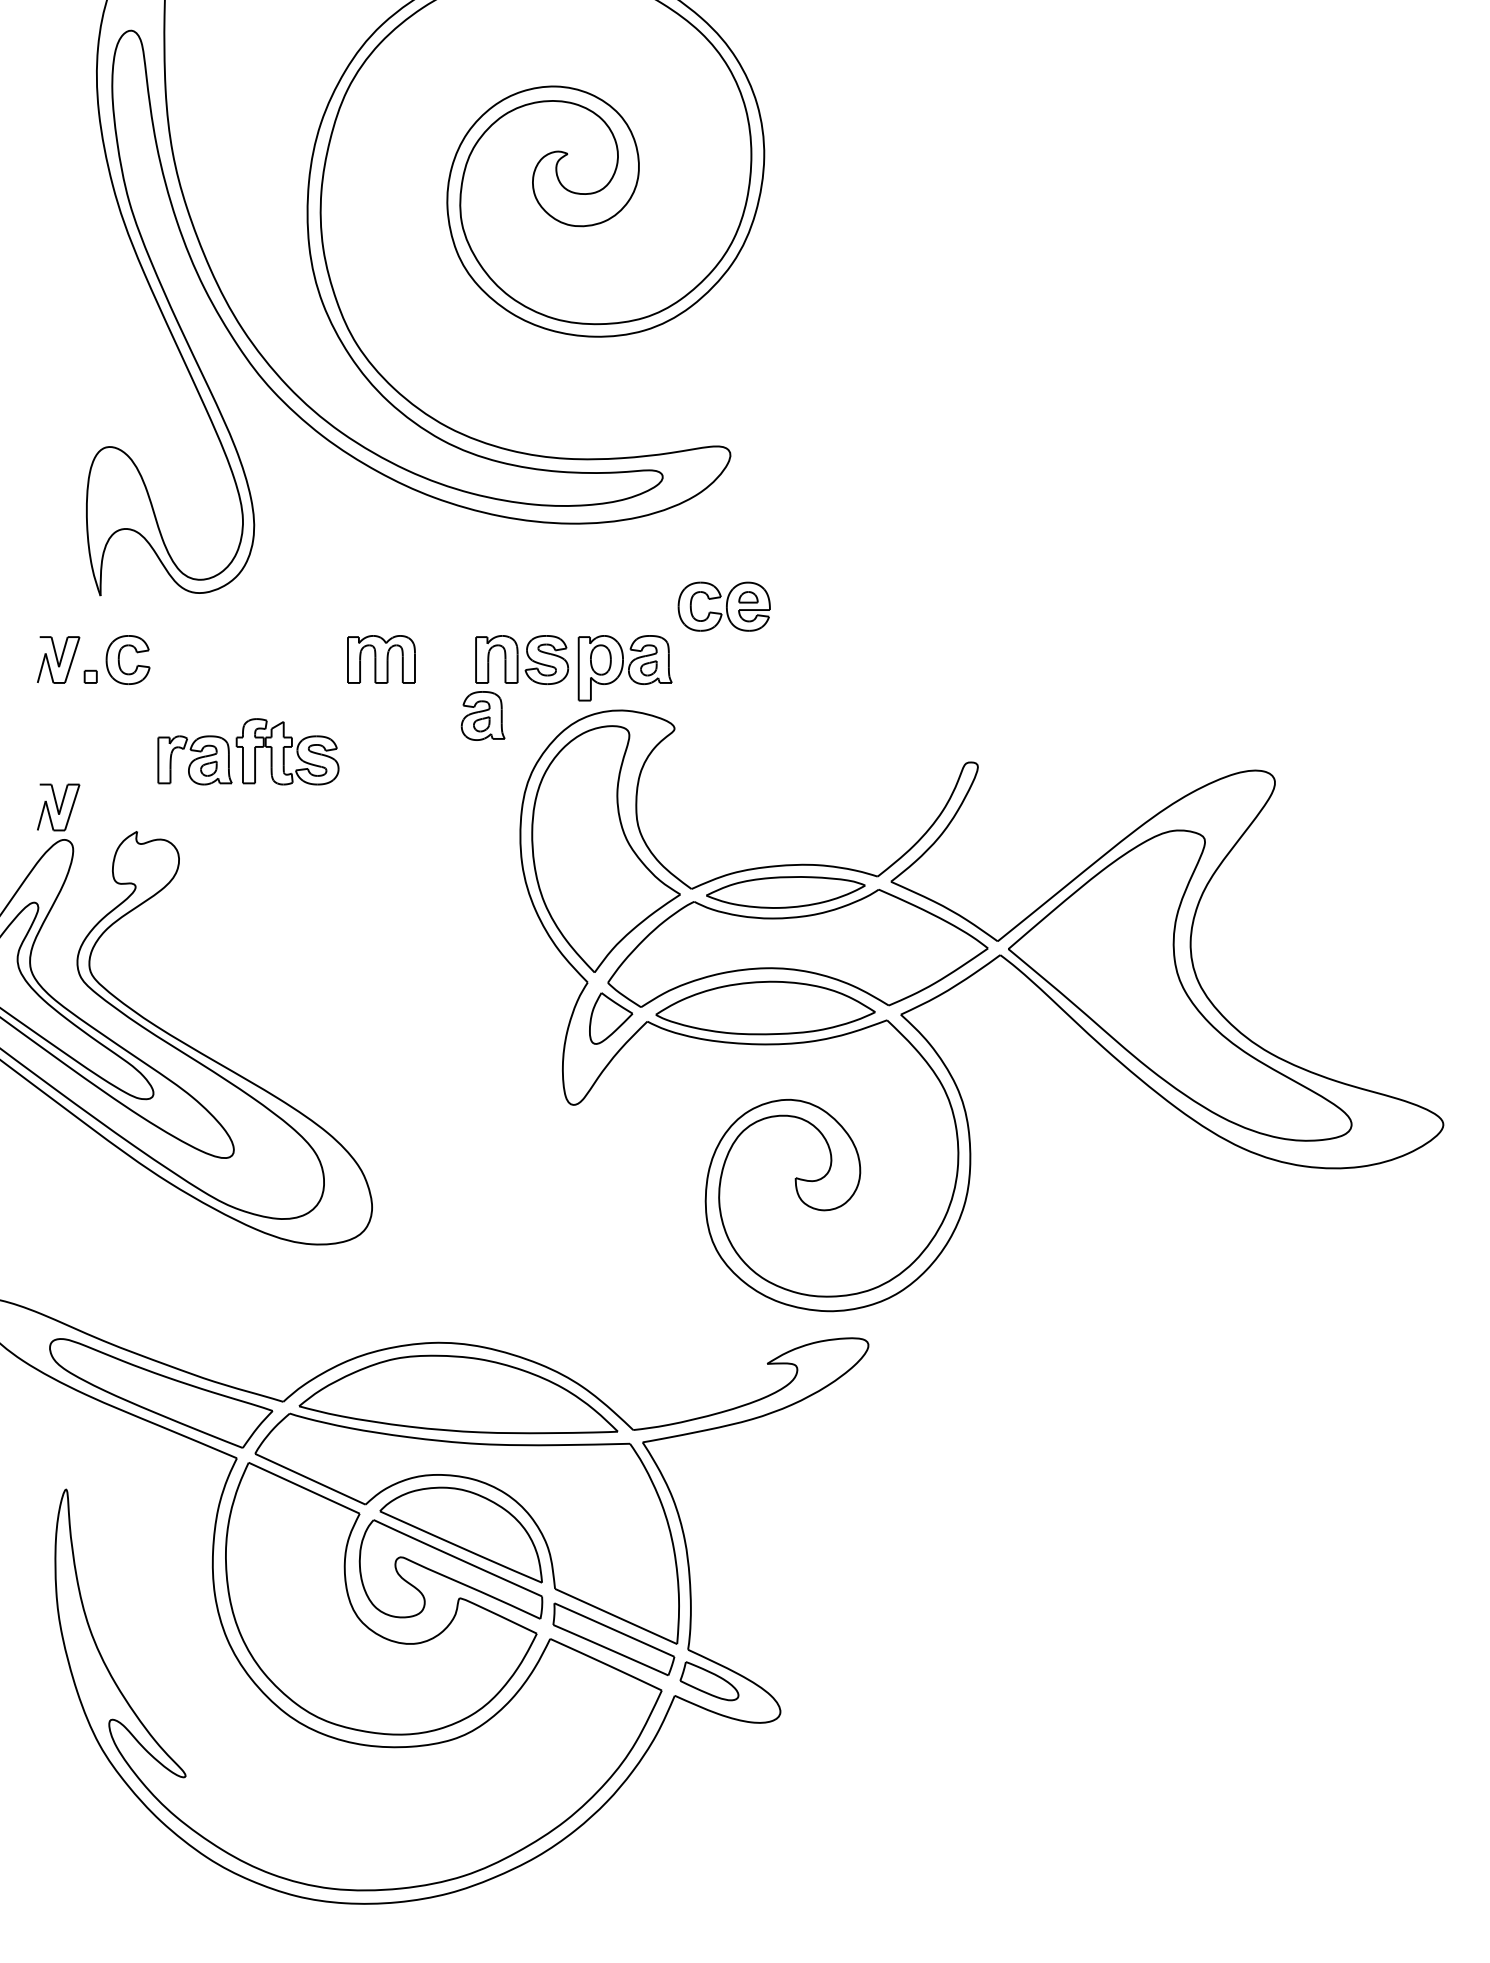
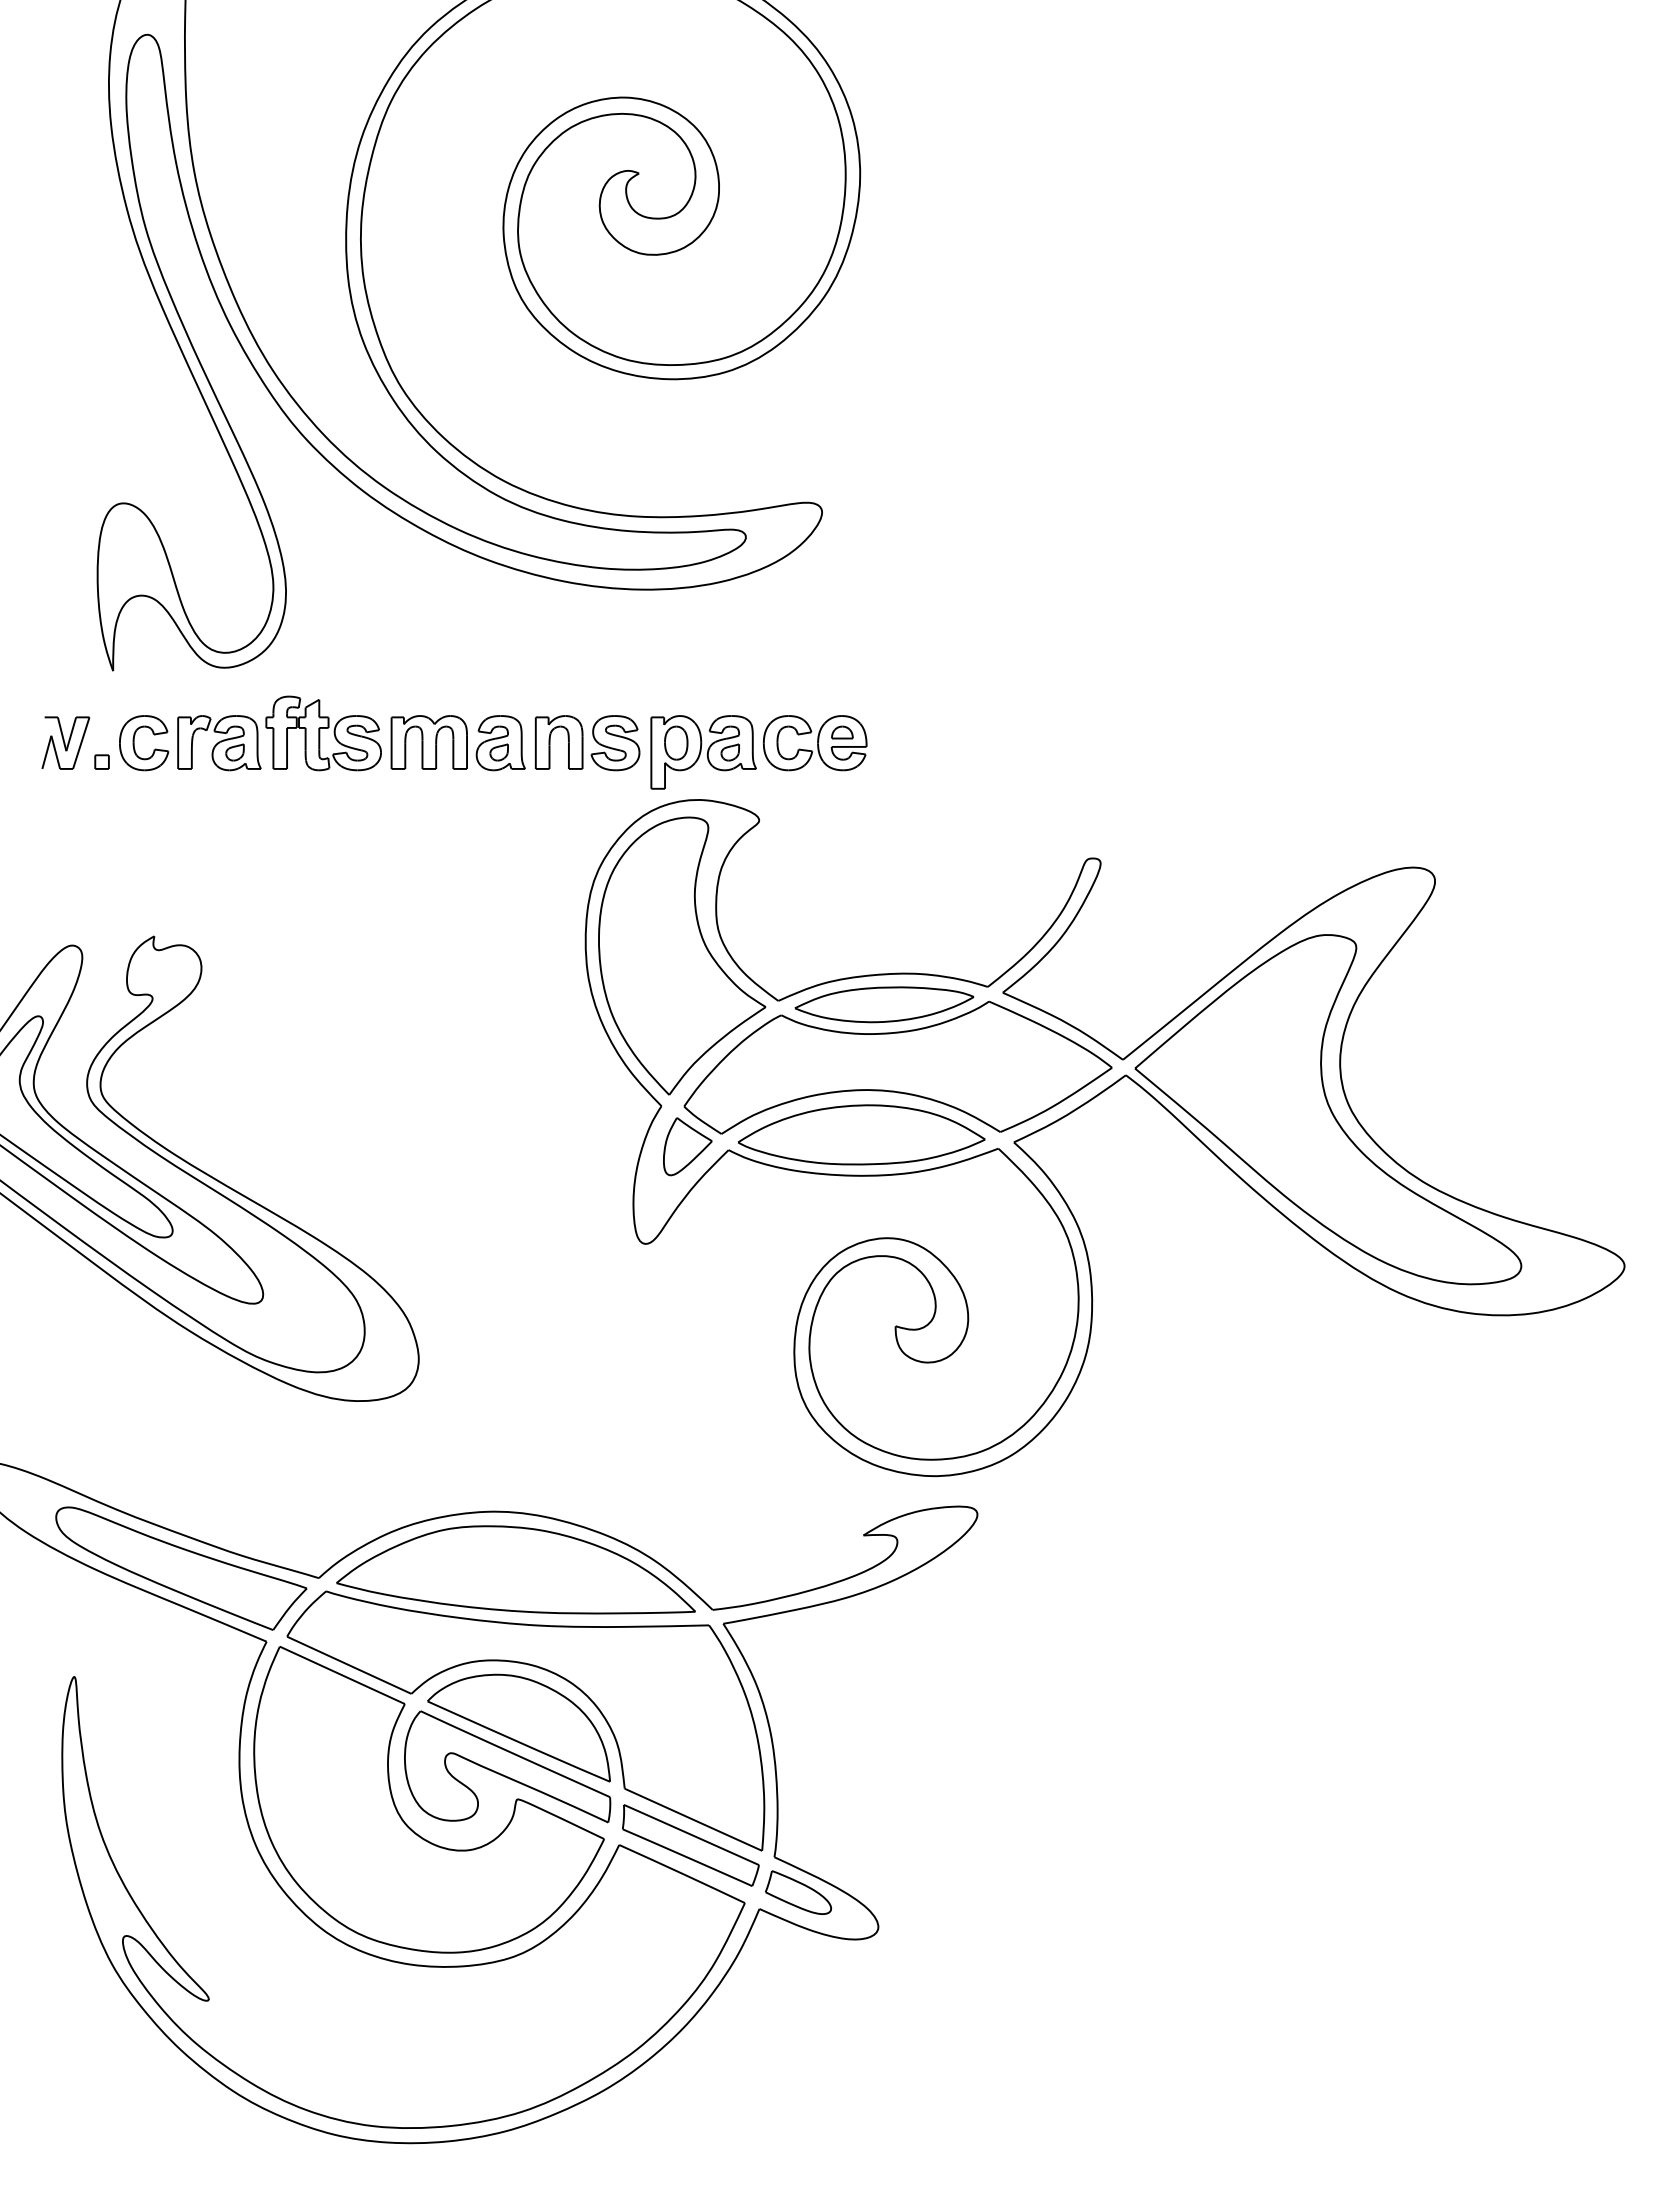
part: (723, 607) -> (814, 743), moved
part: (482, 716) -> (500, 743), moved
part: (248, 751) -> (279, 733), moved
part: (58, 806) -> (65, 908), removed

